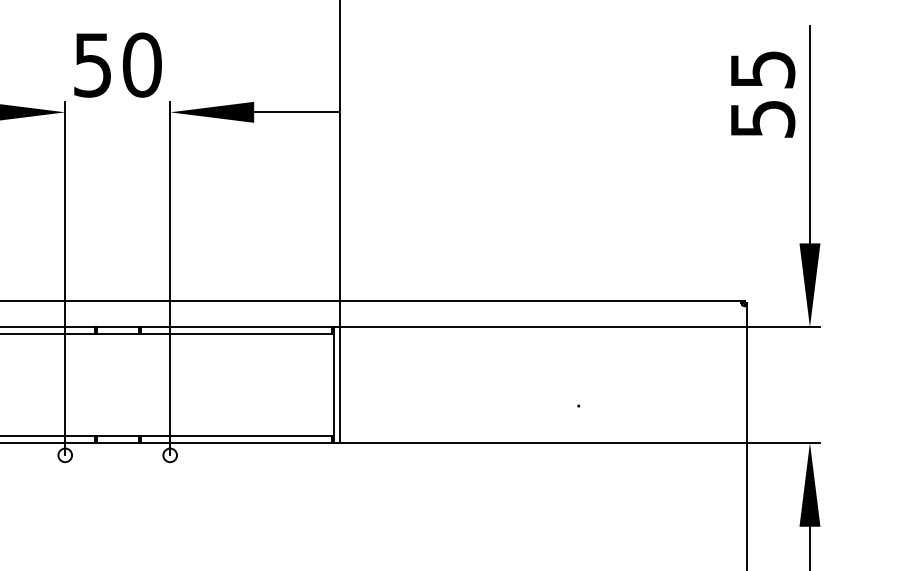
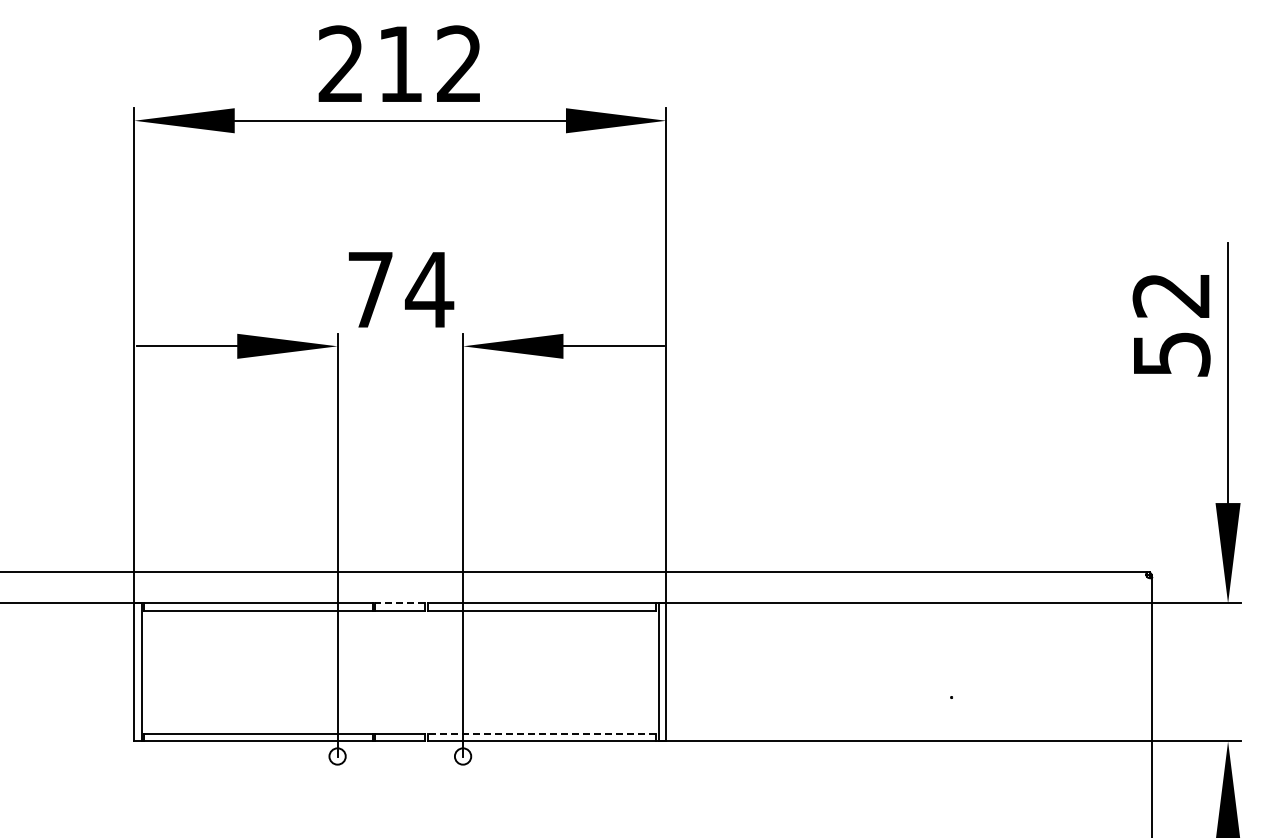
text: (118, 64) -> (401, 289), 50 -> 74
text: (762, 69) -> (1171, 295), 55 -> 52
line: (117, 327) -> (399, 603), solid -> dashed
line: (235, 436) -> (541, 733), solid -> dashed

